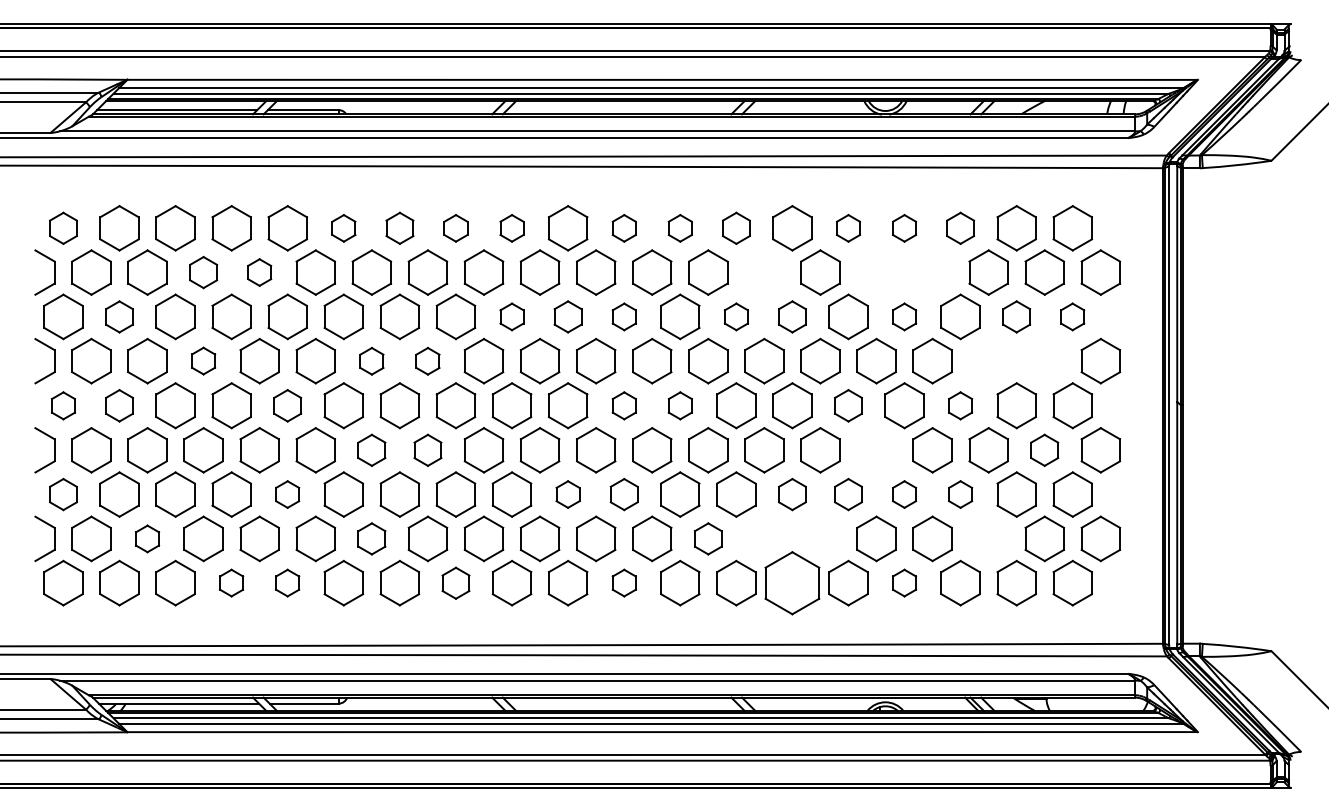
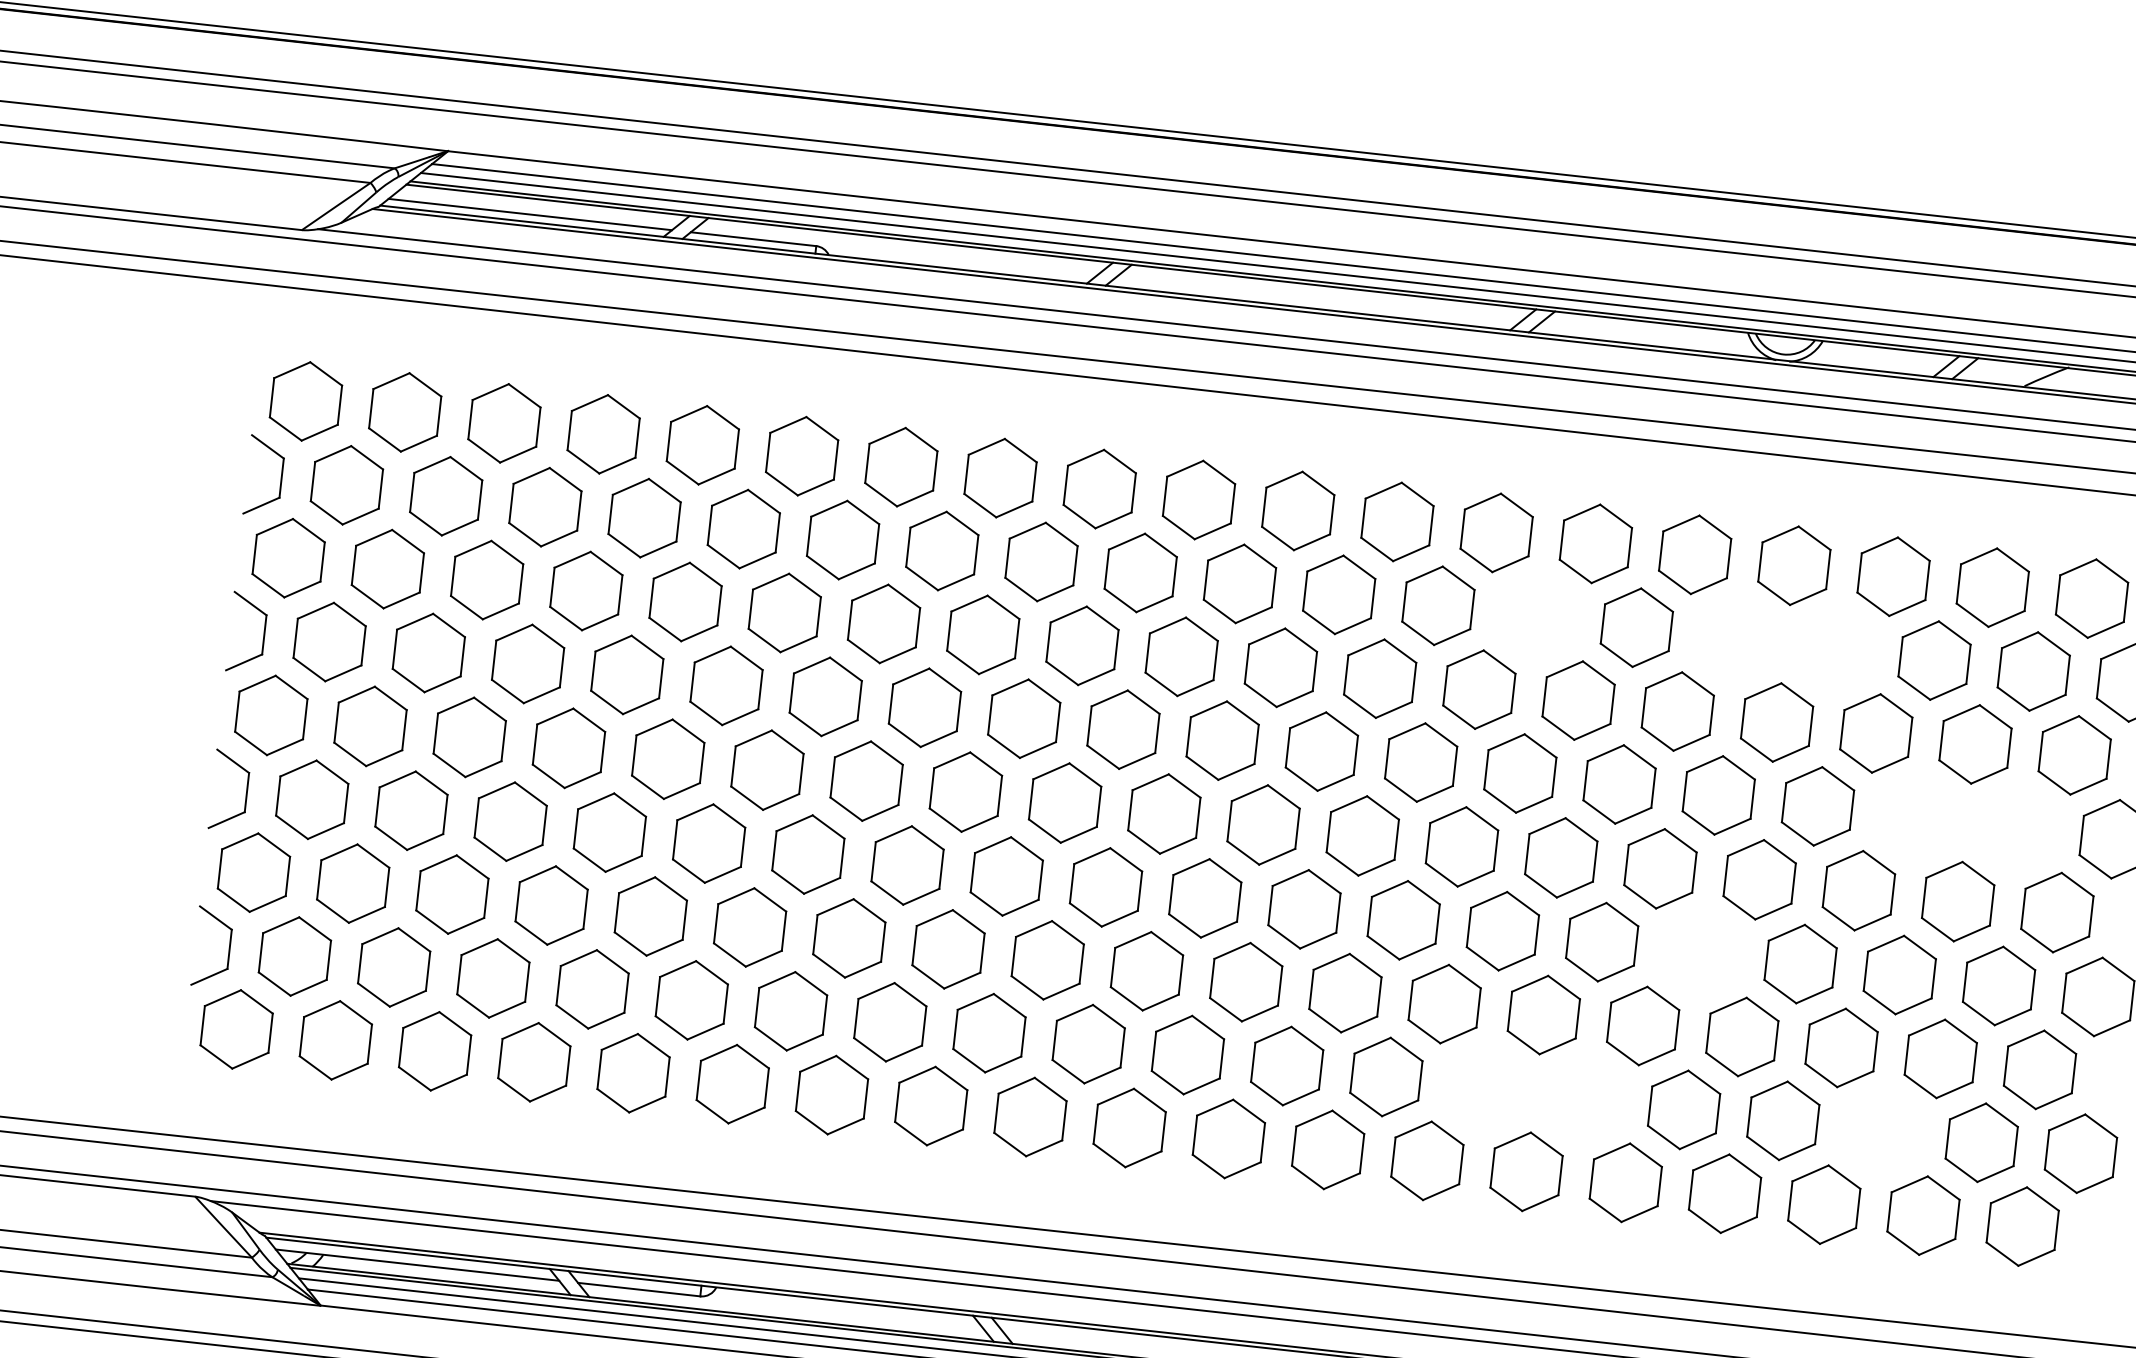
part: (63, 228) -> (305, 401), size x1.43
part: (343, 228) -> (801, 456), size x1.67
part: (399, 228) -> (900, 467), size x1.43
part: (455, 228) -> (999, 478), size x1.67
part: (511, 228) -> (1098, 489), size x1.67
part: (624, 228) -> (1298, 511), size x1.67
part: (680, 228) -> (1397, 522), size x1.67
part: (736, 228) -> (1496, 533), size x1.43
part: (848, 228) -> (1695, 555), size x1.67
part: (904, 228) -> (1794, 566), size x1.67
part: (960, 228) -> (1893, 577), size x1.43
part: (203, 272) -> (545, 507), size x1.43
part: (259, 272) -> (644, 517), size x1.67
part: (119, 316) -> (387, 568), size x1.43
part: (511, 316) -> (1081, 645), size x1.67
part: (567, 316) -> (1180, 655), size x1.43
part: (624, 316) -> (1281, 667), size x1.67
part: (736, 316) -> (1479, 689), size x1.67
part: (792, 316) -> (1578, 699), size x1.43
part: (904, 316) -> (1776, 721), size x1.67
part: (1016, 316) -> (1975, 743), size x1.43
part: (1072, 316) -> (2074, 754), size x1.67
part: (203, 360) -> (527, 662), size x1.67
part: (371, 361) -> (825, 697), size x1.67
part: (427, 361) -> (924, 708), size x1.67
part: (63, 405) -> (271, 715), size x1.67
part: (119, 405) -> (370, 725), size x1.43
part: (287, 405) -> (667, 758), size x1.43
part: (624, 405) -> (1264, 824), size x1.67
part: (680, 405) -> (1363, 835), size x1.67
part: (848, 405) -> (1660, 868), size x1.43
part: (960, 405) -> (1858, 890), size x1.67
part: (371, 450) -> (807, 854), size x1.43
part: (427, 450) -> (906, 865), size x1.43
part: (1044, 450) -> (1998, 986), size x1.43
part: (63, 494) -> (254, 872), size x1.43
part: (287, 494) -> (650, 916), size x1.67
part: (567, 494) -> (1145, 970), size x1.67
part: (624, 494) -> (1246, 982), size x1.43
part: (792, 494) -> (1544, 1014), size x1.43
part: (848, 494) -> (1643, 1025), size x1.43
part: (904, 494) -> (1742, 1036), size x1.67
part: (960, 494) -> (1841, 1047), size x1.67
part: (147, 538) -> (394, 966), size x1.67
part: (371, 538) -> (790, 1010), size x1.43
part: (708, 538) -> (1386, 1076), size x1.43
part: (231, 582) -> (534, 1061), size x1.67
part: (287, 582) -> (633, 1071), size x1.67
part: (624, 582) -> (1229, 1137), size x1.67
part: (792, 582) -> (1526, 1170), size x0.71
part: (904, 582) -> (1725, 1192), size x1.67
part: (455, 583) -> (930, 1106), size x1.43

